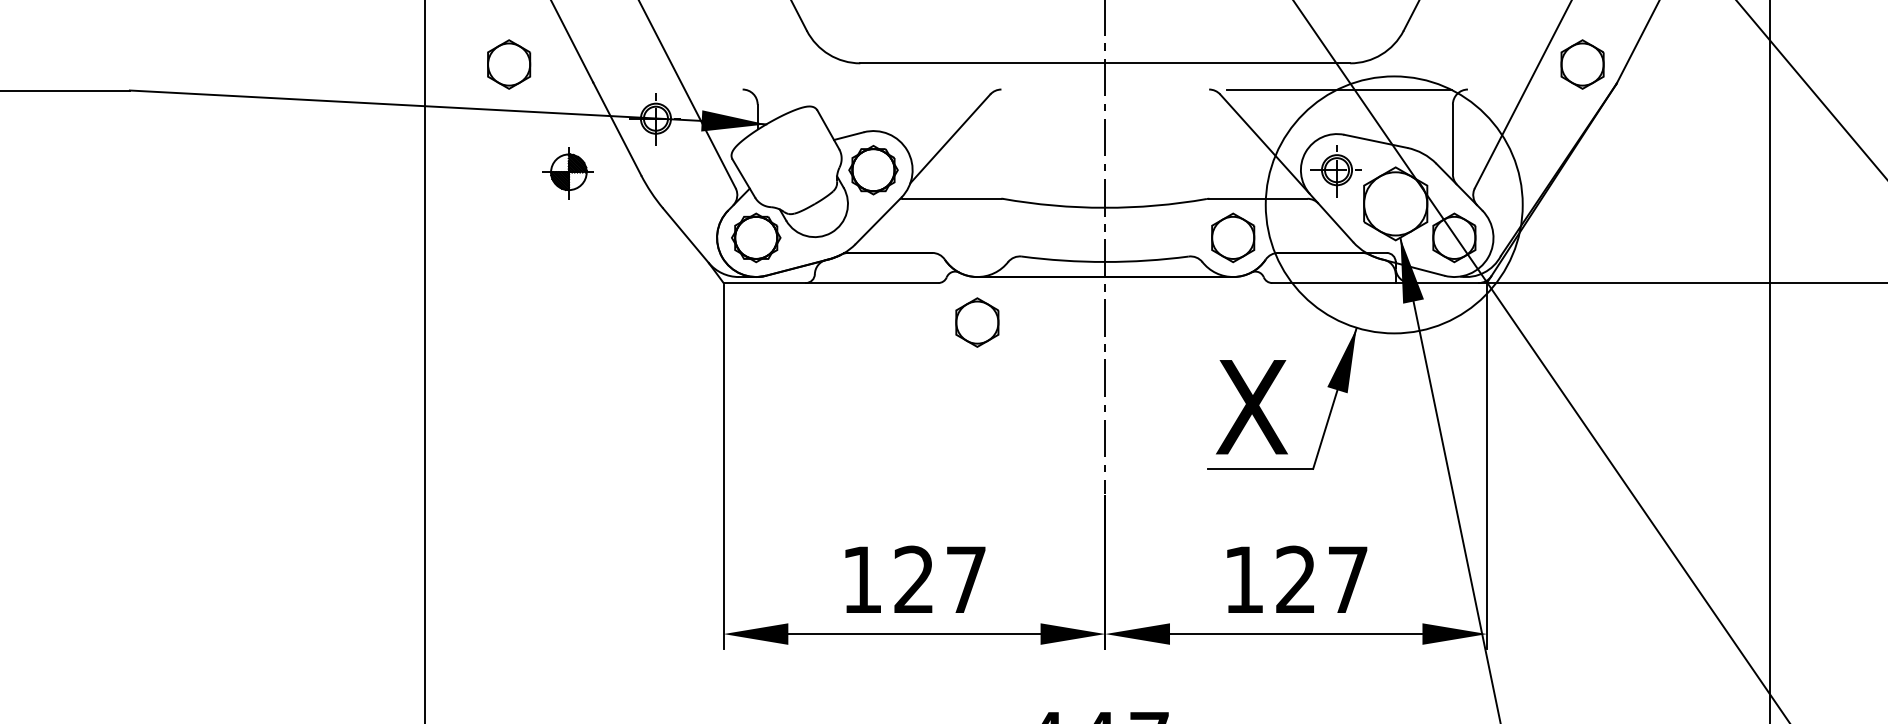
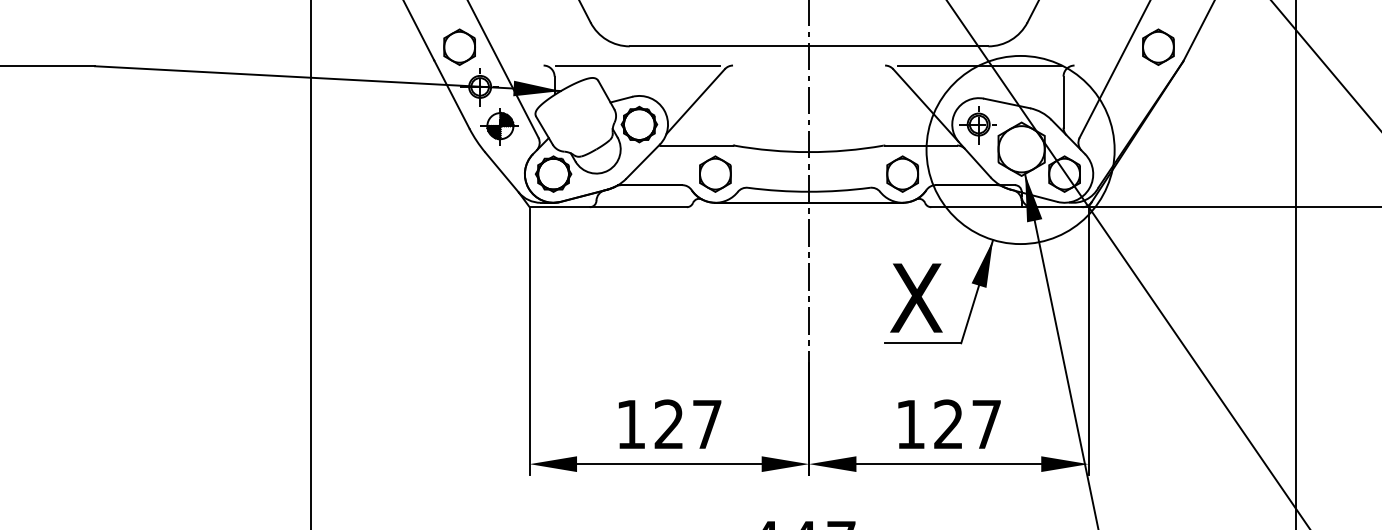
part: (508, 63) -> (459, 46), moved
line: (870, 89) -> (637, 65), added
part: (567, 172) -> (499, 126), moved
part: (977, 321) -> (715, 173), moved

